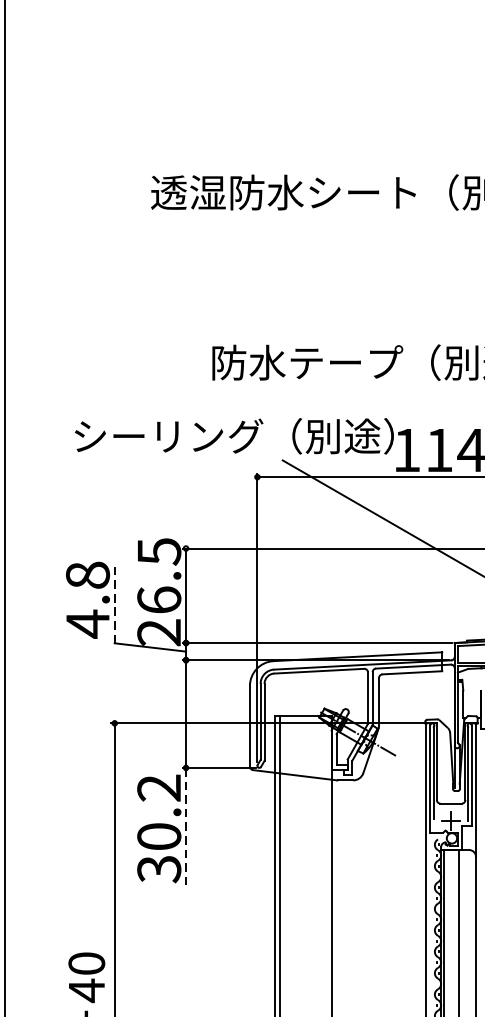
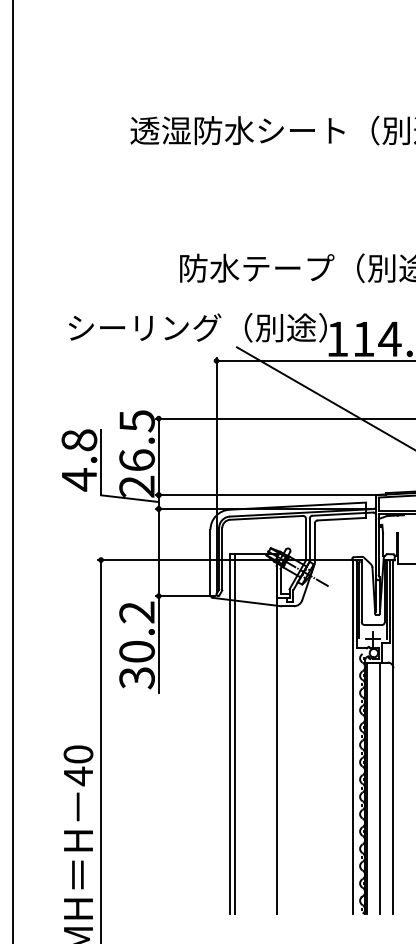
line: (115, 602) -> (101, 462), dashed -> solid
line: (185, 827) -> (158, 644), dashed -> solid

